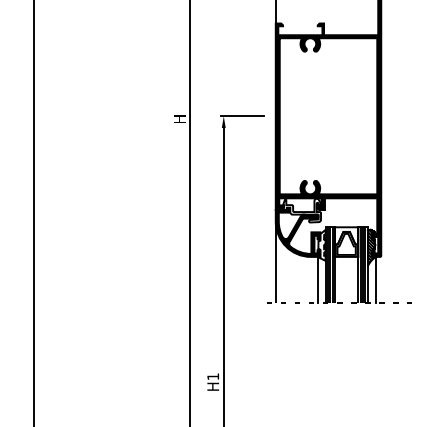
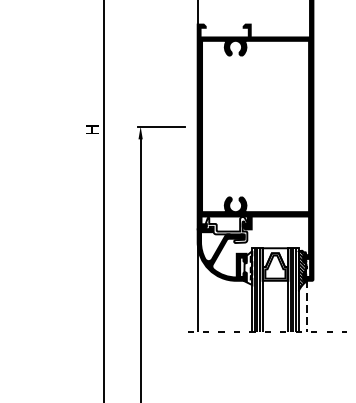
line: (317, 279) -> (243, 305), removed
line: (375, 280) -> (307, 306), solid -> dashed

